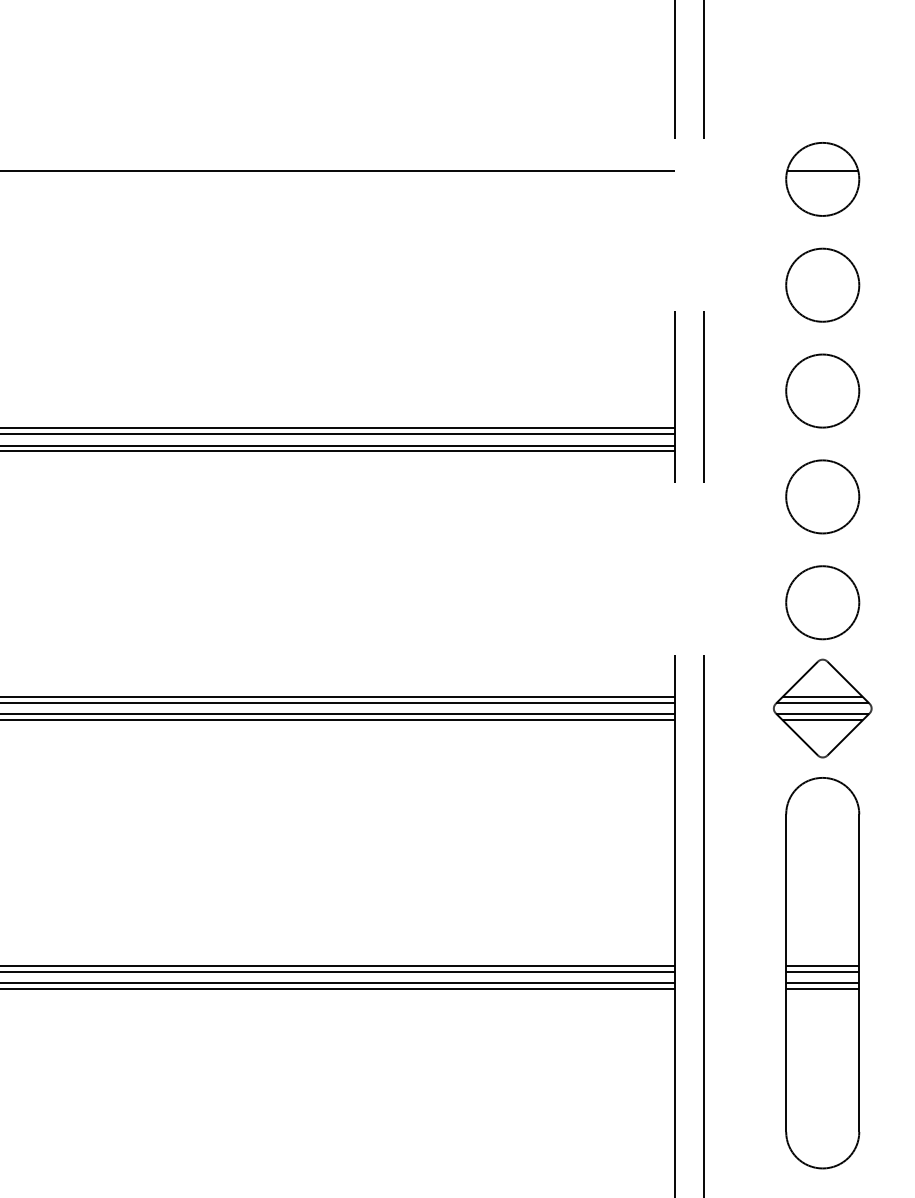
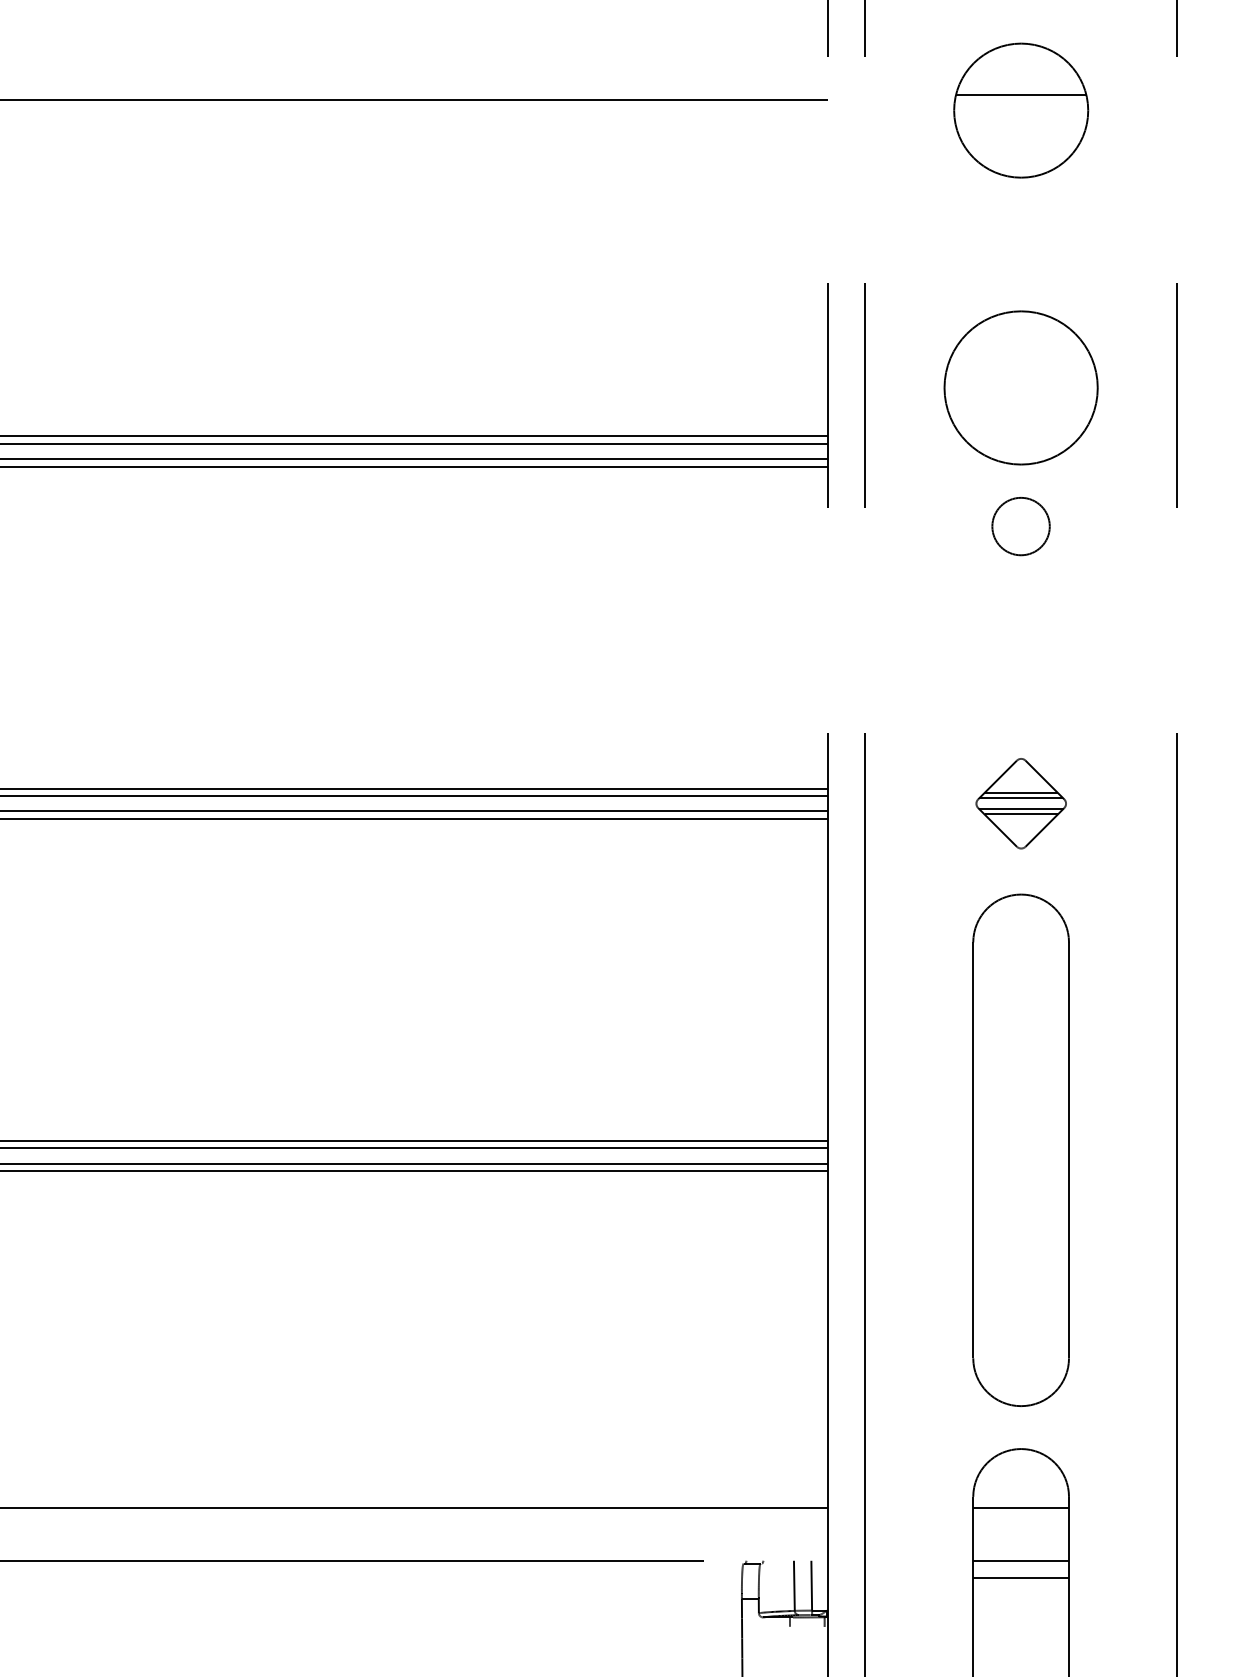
part: (822, 179) -> (1020, 110), size x1.4
circle: (822, 285) -> (1020, 249), removed
circle: (823, 390) -> (1021, 387), size x1.6
circle: (822, 496) -> (1020, 526), size x0.6
circle: (822, 602) -> (1020, 664), removed
part: (823, 708) -> (1021, 803), size x0.7
line: (823, 965) -> (1021, 1140), removed
line: (823, 971) -> (1021, 1148), removed
line: (823, 983) -> (1021, 1163), removed
line: (823, 989) -> (1021, 1171), removed

